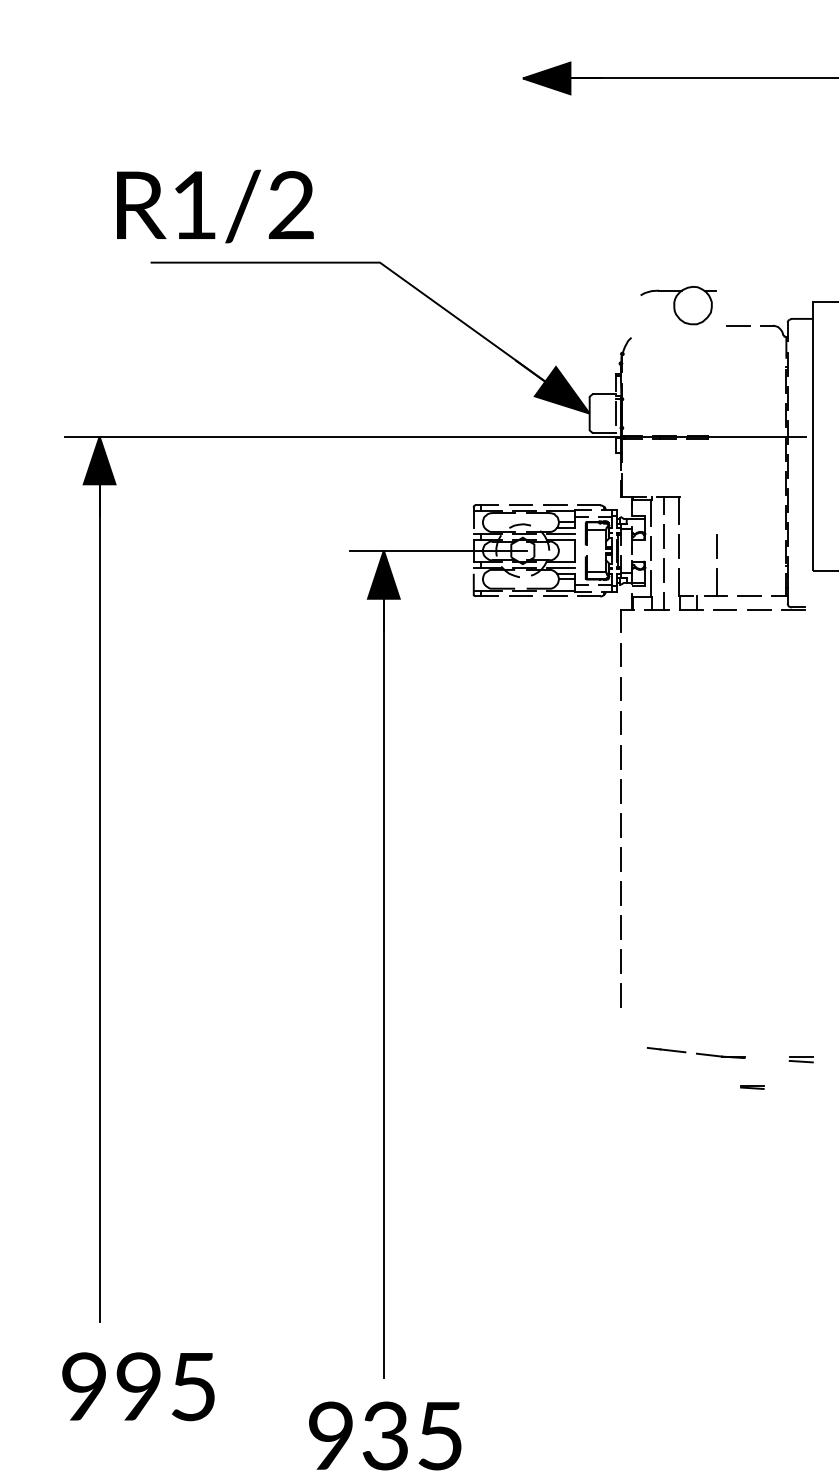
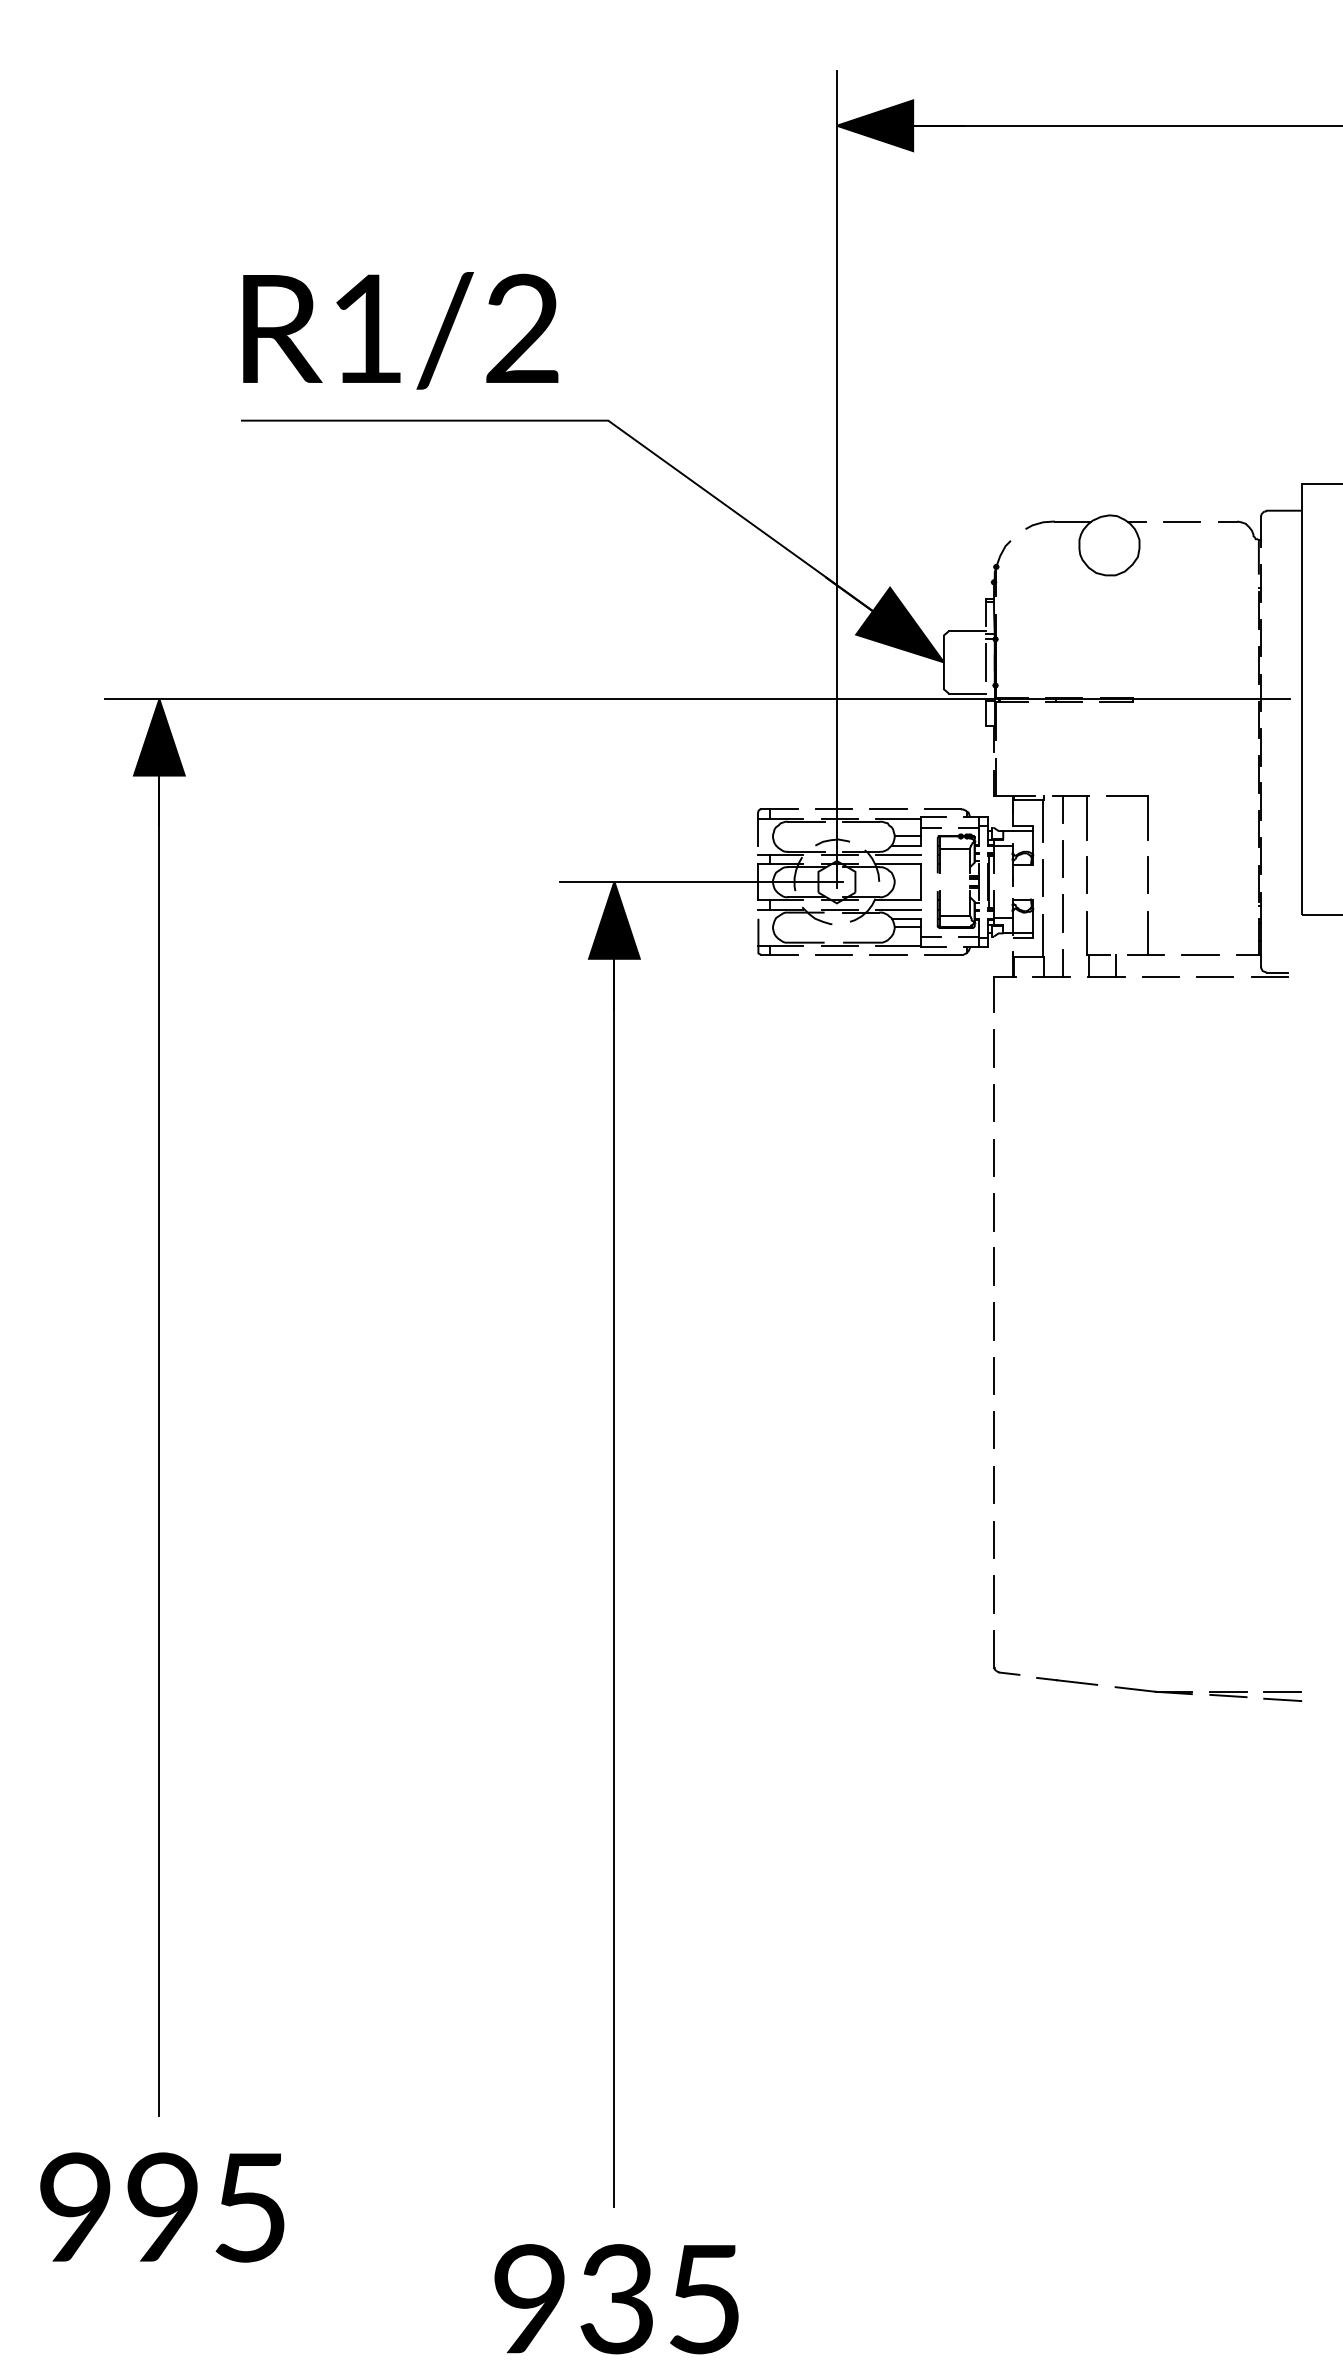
text: (215, 206) -> (400, 330), moved
line: (522, 299) -> (836, 479), added
part: (678, 305) -> (1086, 545), moved
part: (716, 510) -> (1146, 817), added
part: (621, 1032) -> (994, 1653), added
line: (752, 1087) -> (1228, 1694), moved
text: (138, 1386) -> (162, 2207), moved

